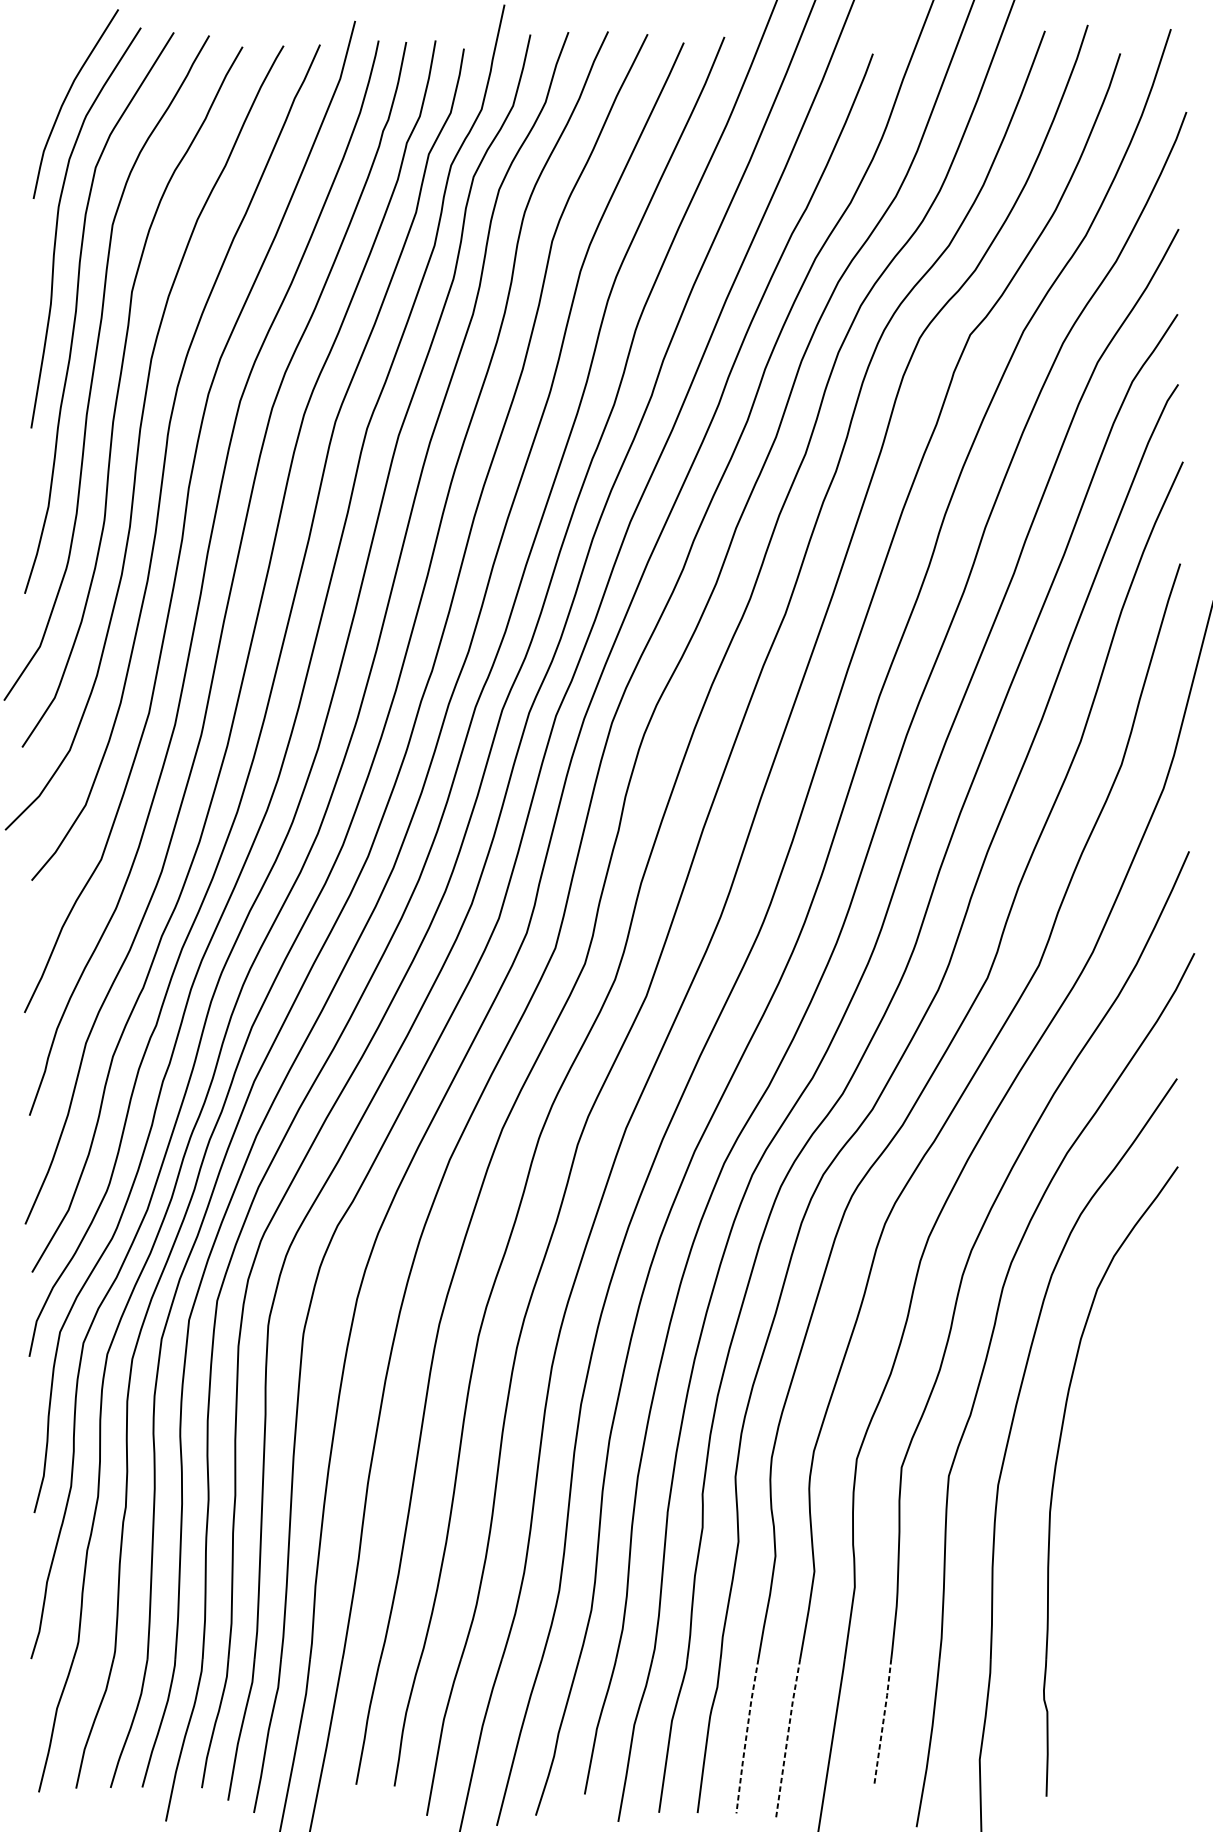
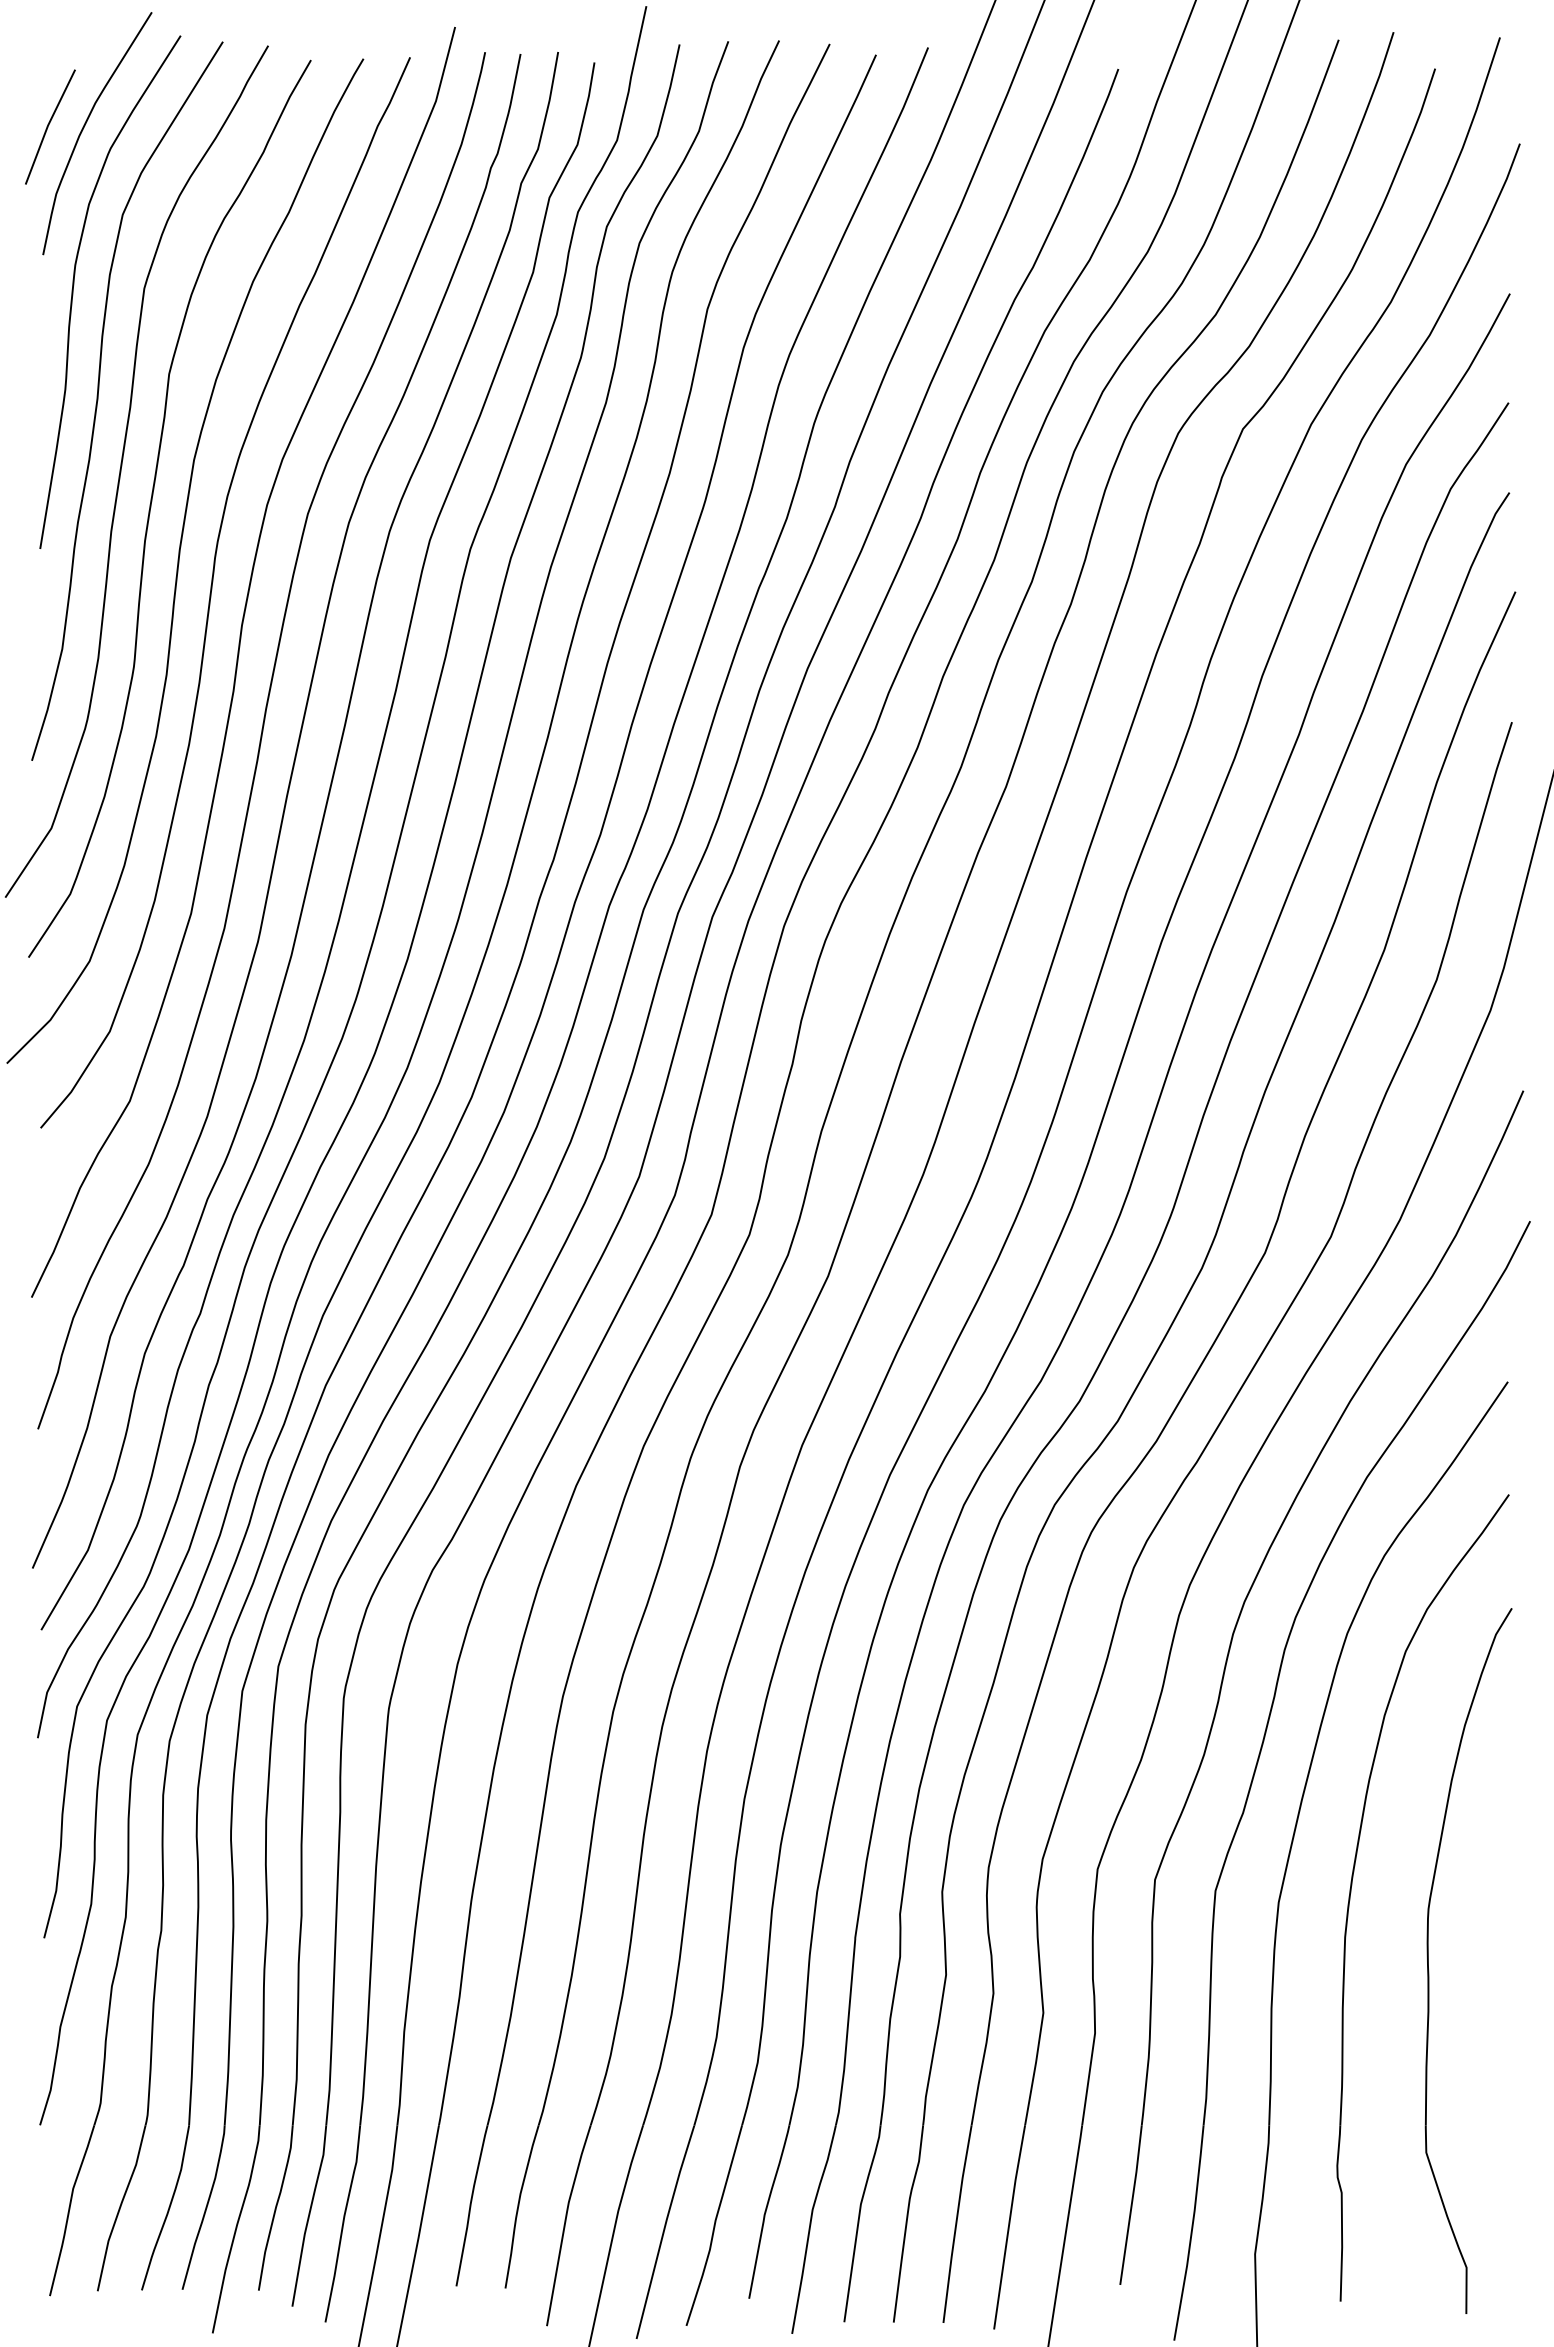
line: (38, 97) -> (49, 125), added
part: (1115, 1530) -> (1428, 1960), added
line: (883, 1720) -> (1131, 2204), dashed -> solid
line: (746, 1735) -> (956, 2223), dashed -> solid
line: (787, 1738) -> (1008, 2226), dashed -> solid

